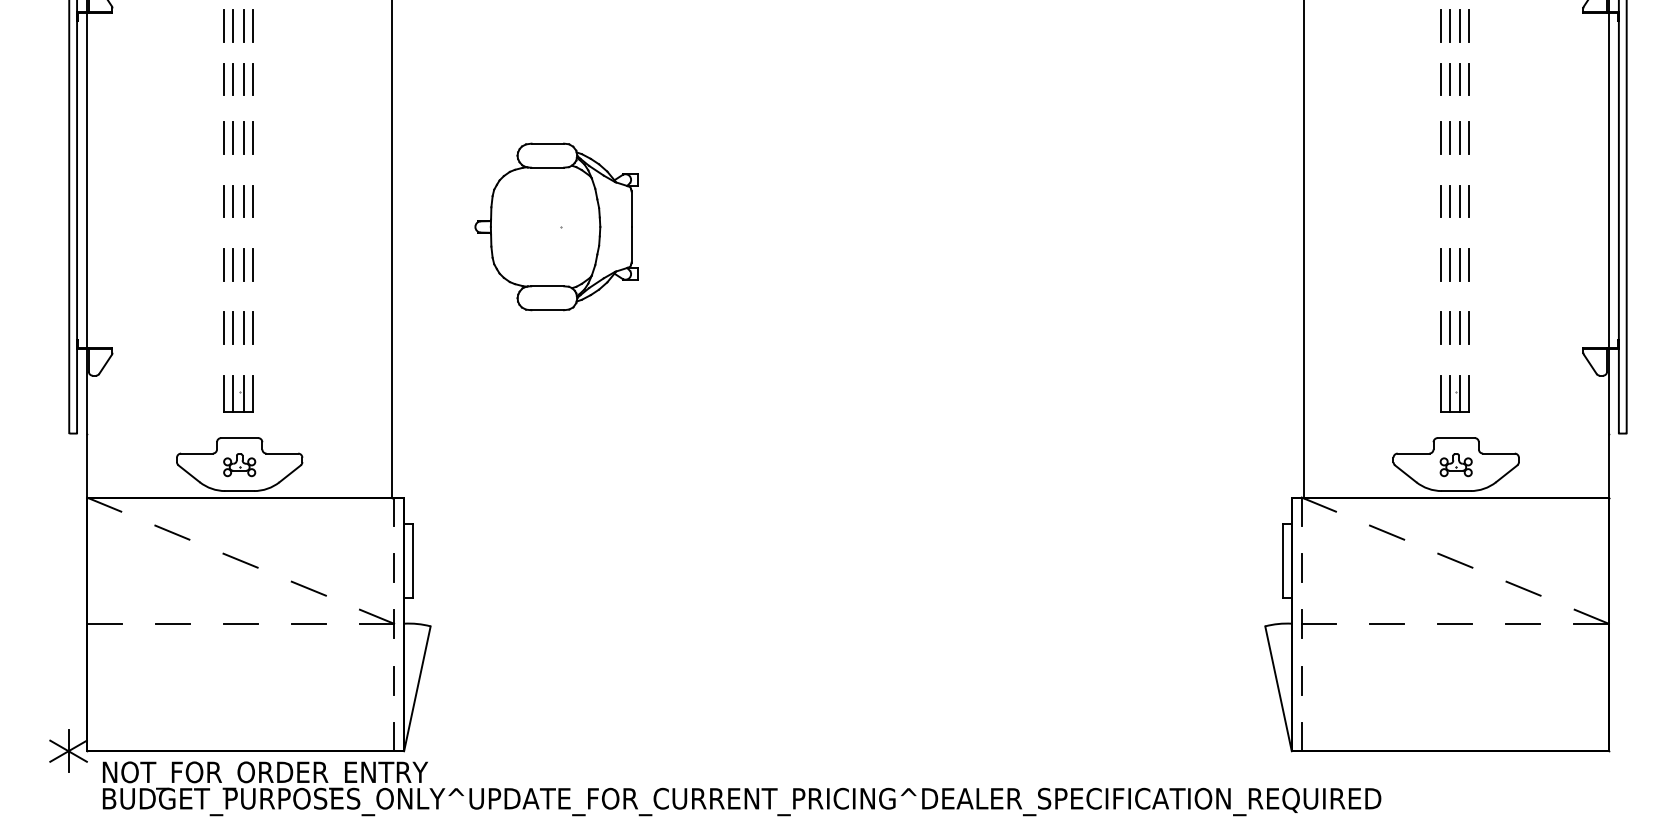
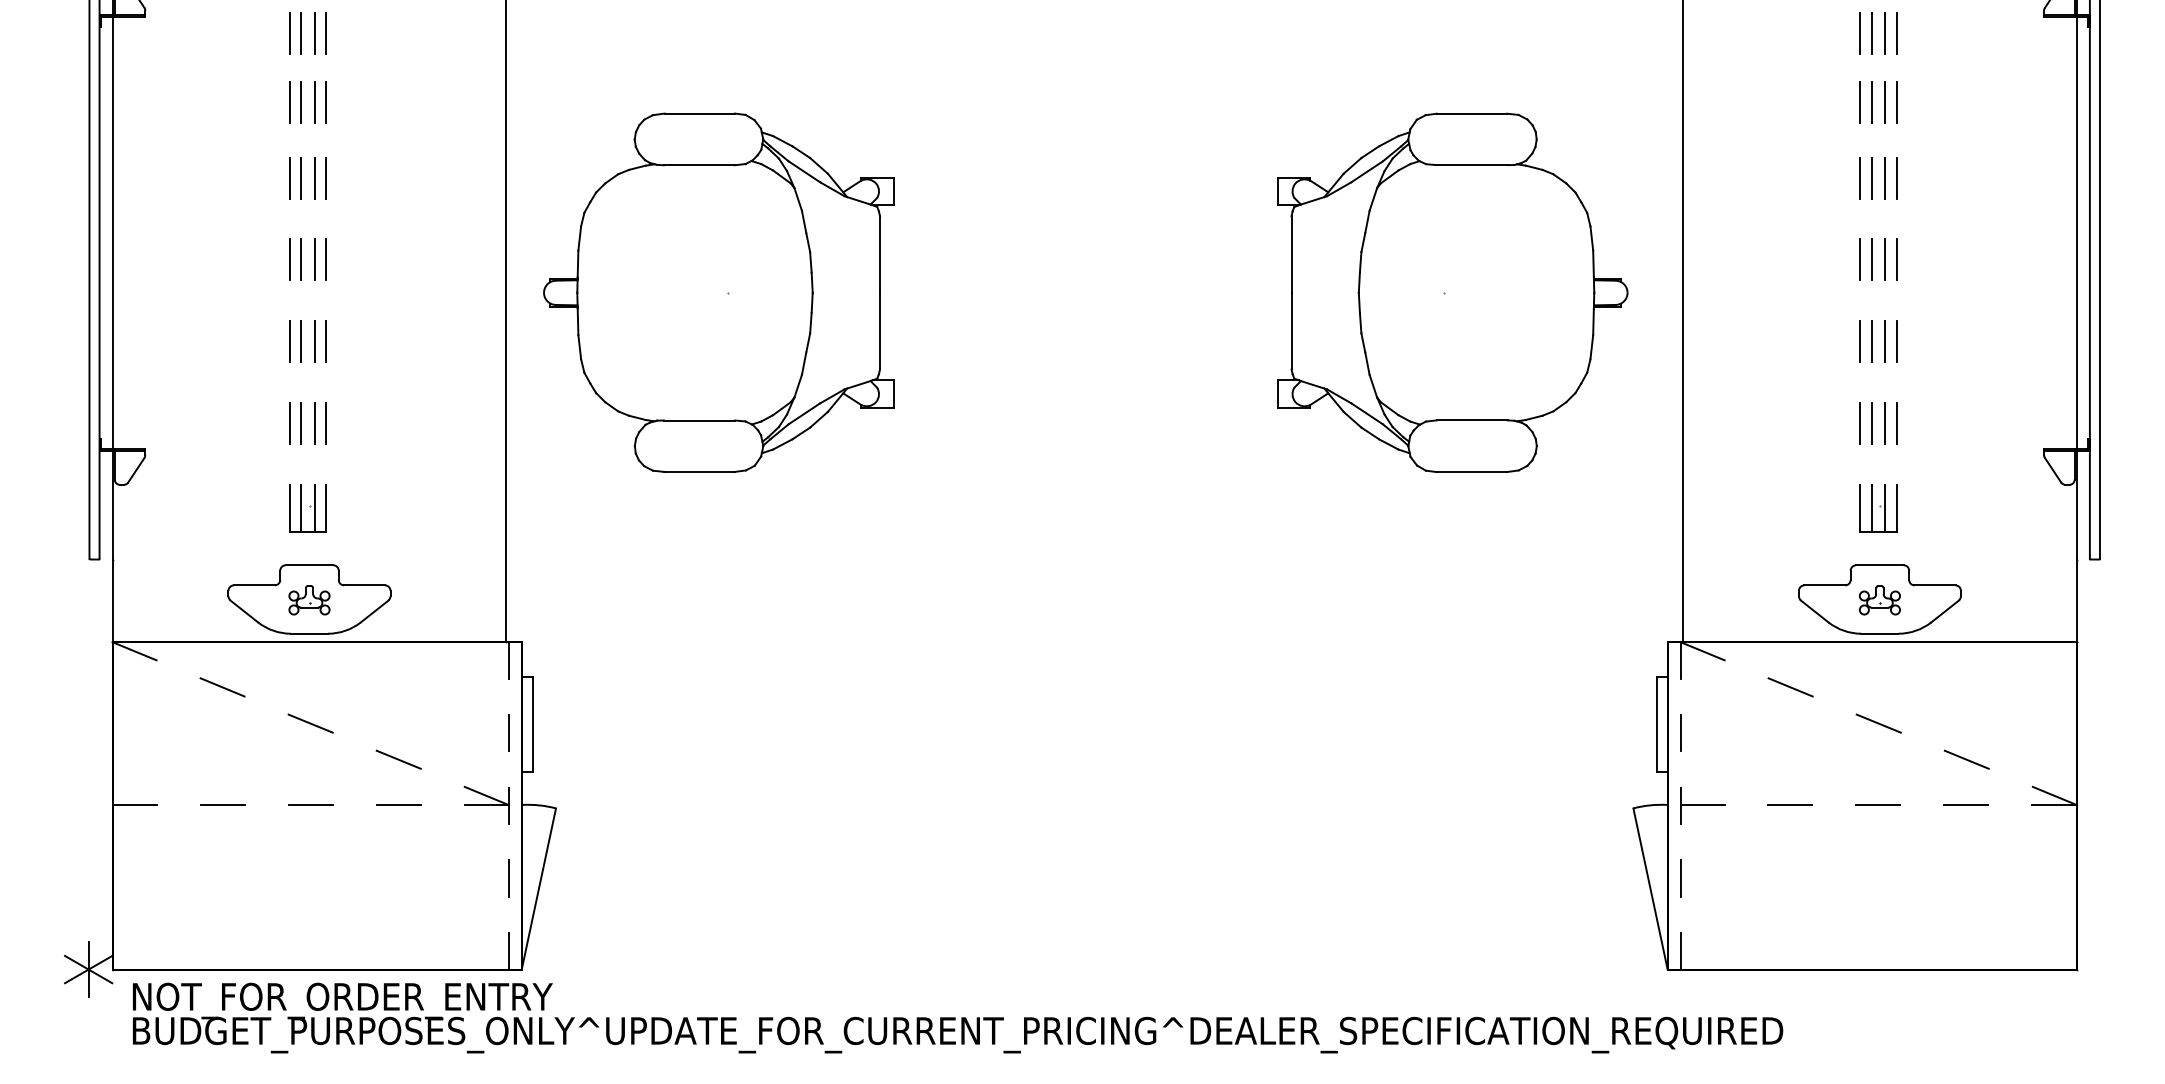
part: (556, 226) -> (718, 292), size x1.67
part: (1125, 226) -> (1452, 292), added

